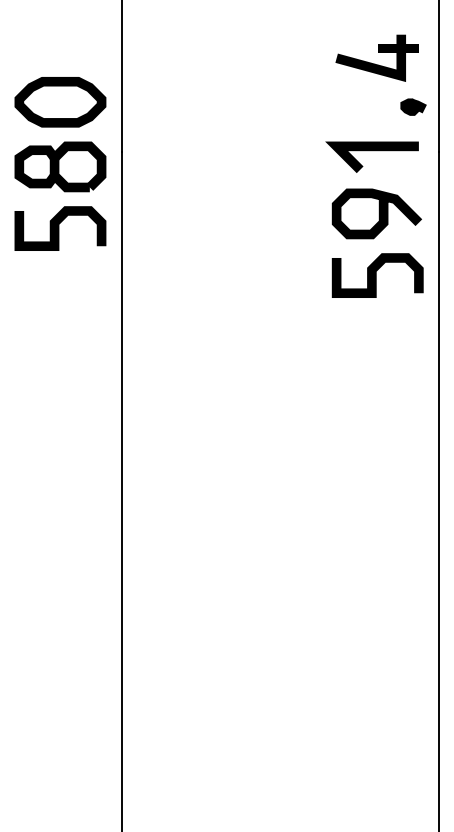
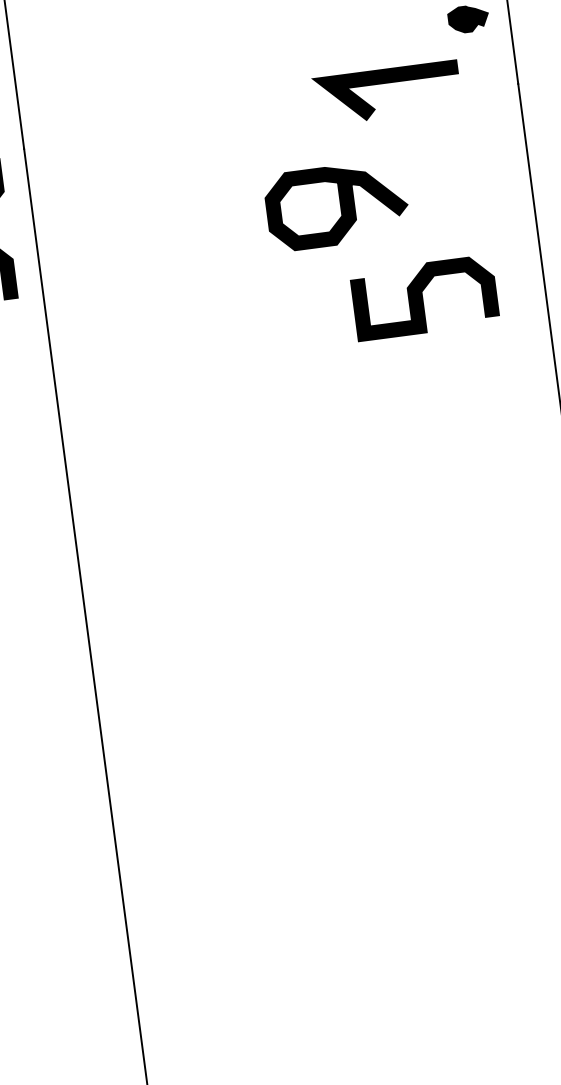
line: (371, 151) -> (385, 84), moved
curve: (378, 213) -> (339, 204), moved
curve: (376, 275) -> (422, 298), moved

